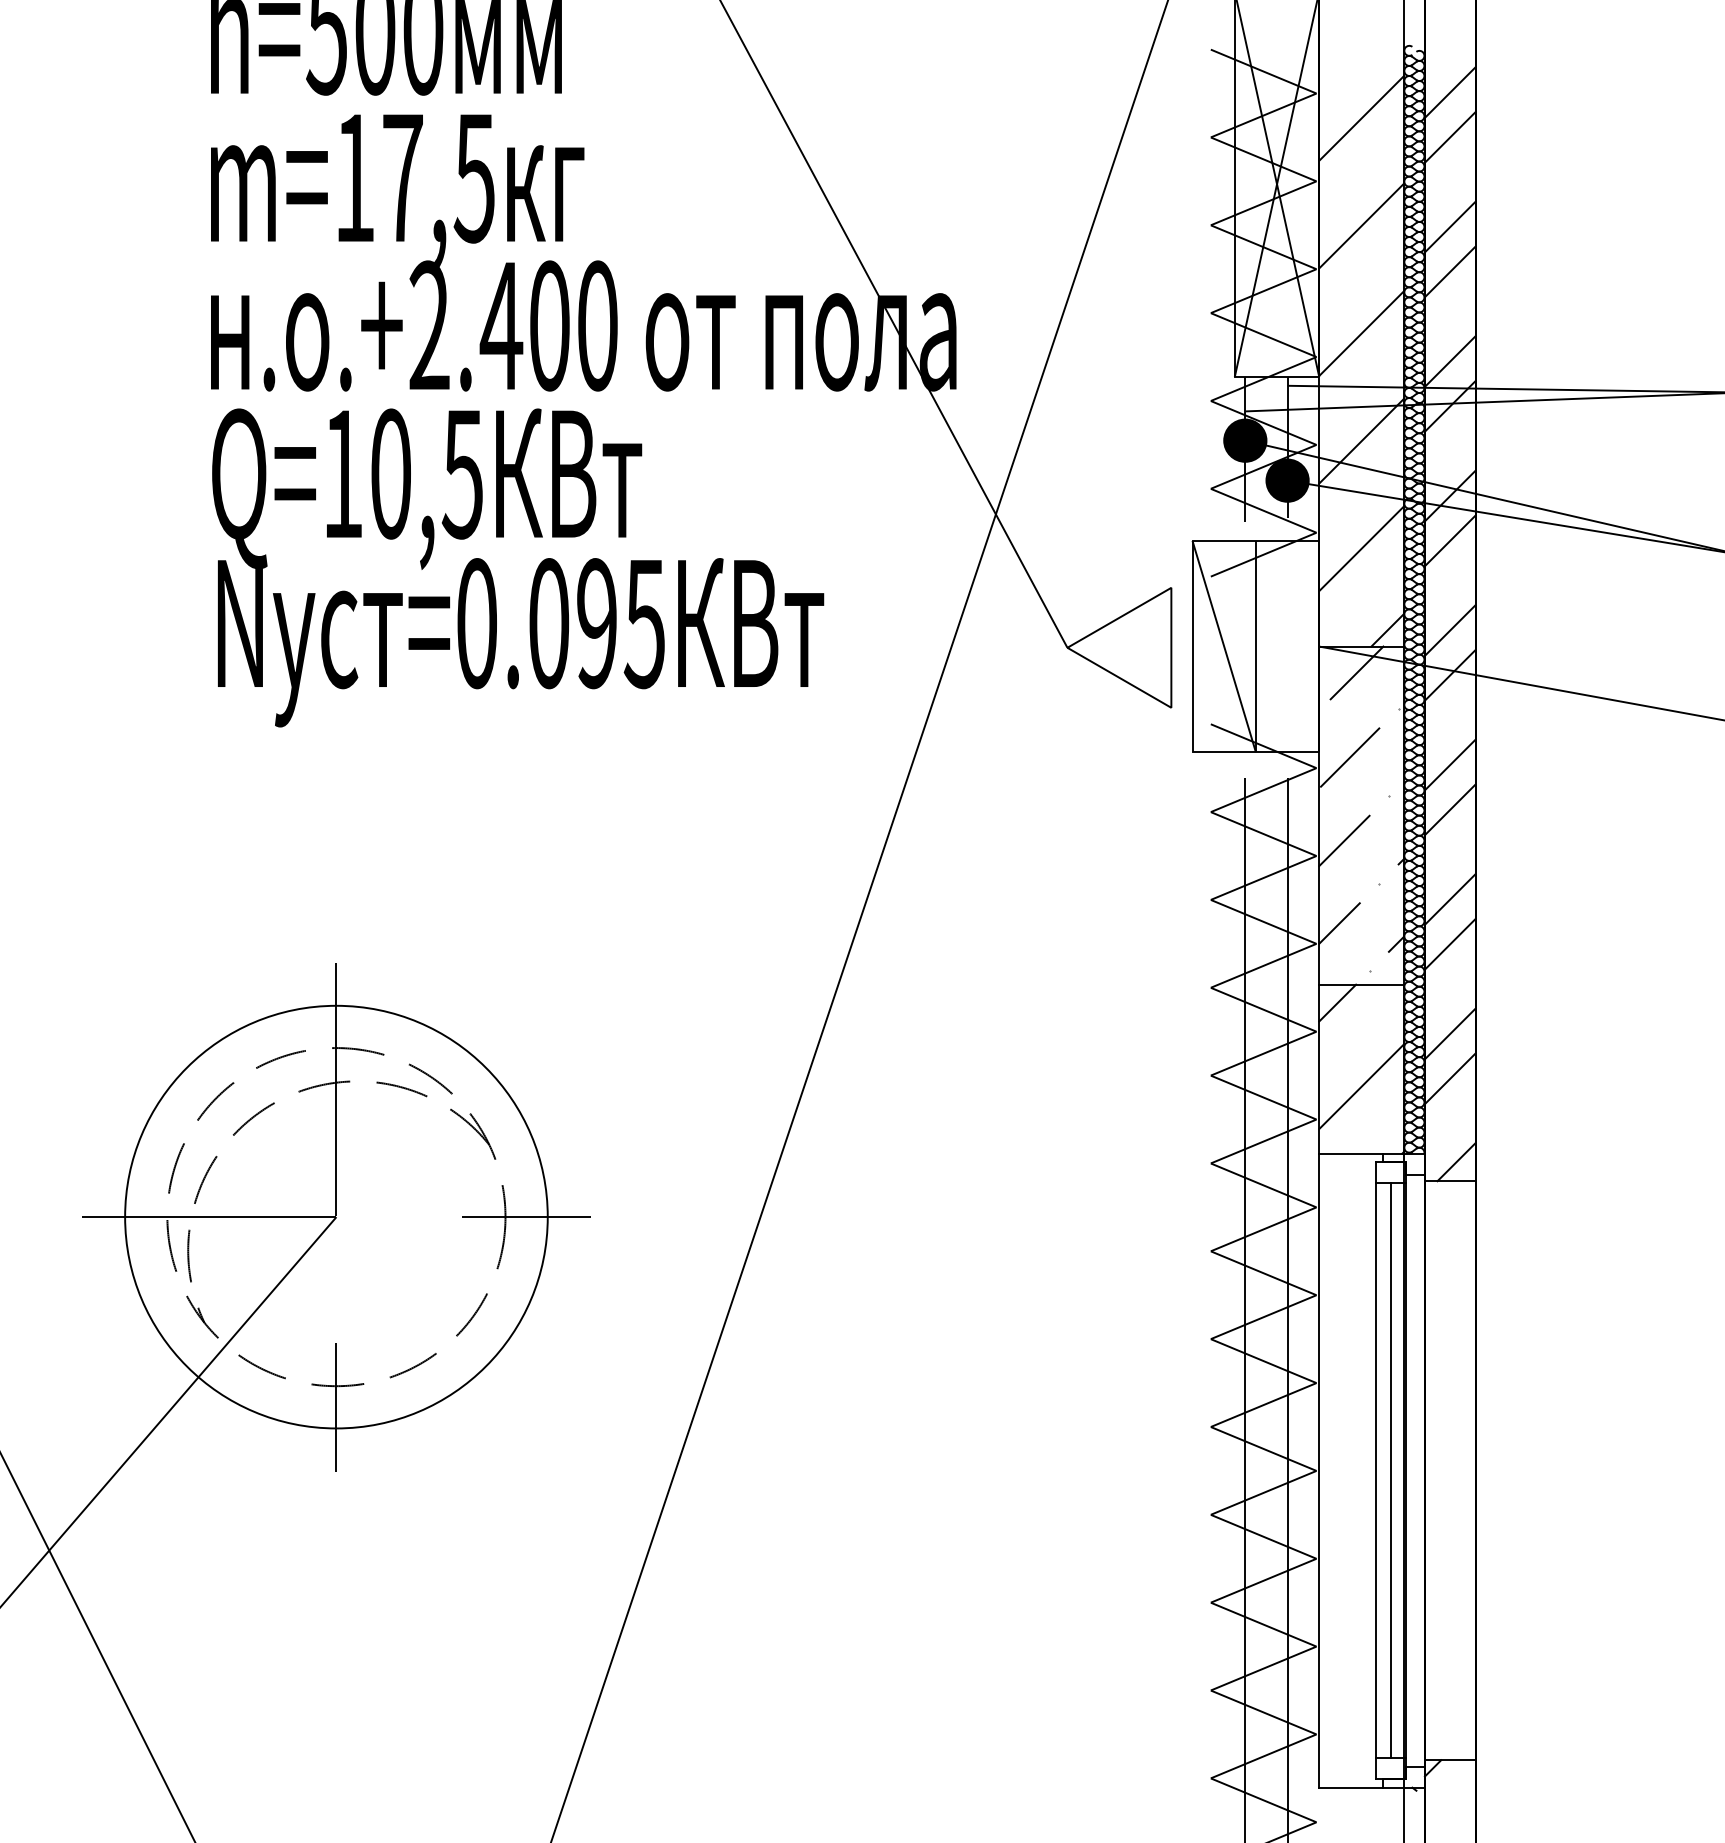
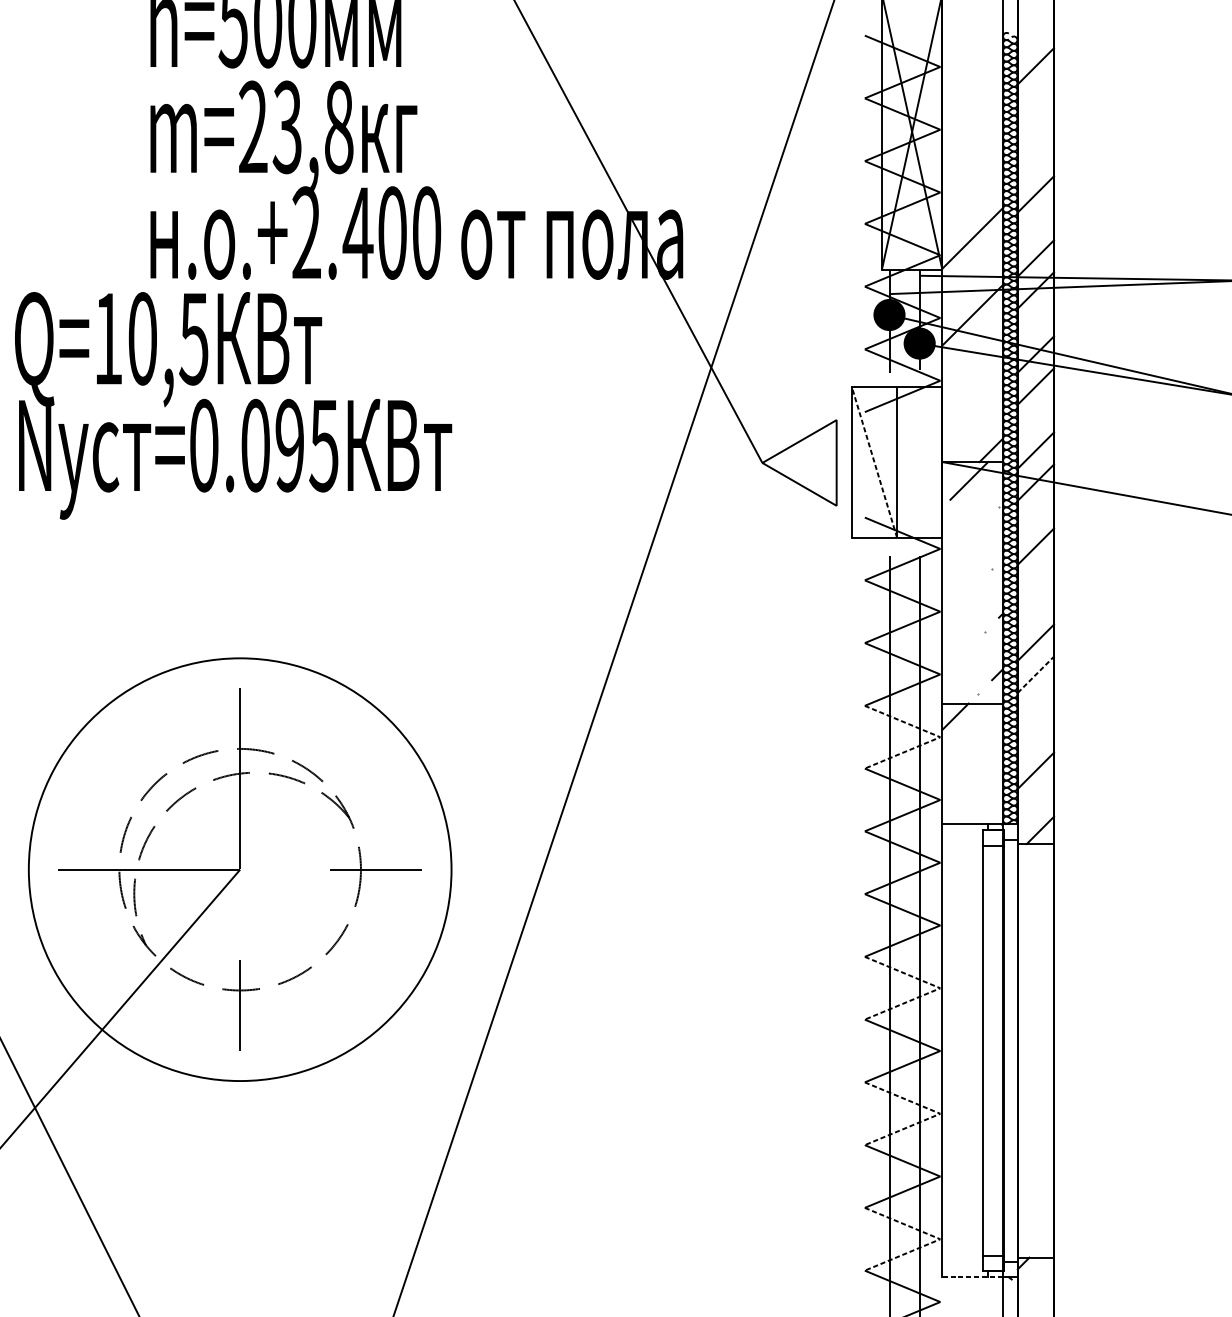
line: (1361, 118) -> (972, 84), removed
line: (1449, 137) -> (1035, 98), removed
text: (414, 177) -> (295, 126), m=17,5 -> m=23,8
line: (1361, 225) -> (972, 161), removed
line: (1449, 226) -> (1035, 161), removed
line: (1361, 548) -> (972, 392), removed
text: (518, 567) -> (233, 405), moved
line: (1224, 646) -> (874, 462), solid -> dashed
line: (1349, 757) -> (963, 541), removed
line: (1449, 809) -> (1035, 578), removed
line: (1344, 840) -> (960, 600), removed
line: (1339, 923) -> (956, 659), removed
line: (1450, 944) -> (1036, 674), solid -> dashed
line: (1316, 1031) -> (940, 737), solid -> dashed
line: (1449, 1033) -> (1035, 738), removed
line: (1361, 1086) -> (972, 776), removed
circle: (336, 1216) -> (240, 869), size x1.4
line: (1316, 1383) -> (940, 988), solid -> dashed
line: (1391, 1470) -> (993, 1050), removed
line: (1316, 1558) -> (940, 1113), solid -> dashed
line: (1316, 1734) -> (940, 1239), solid -> dashed
line: (1361, 1787) -> (972, 1277), solid -> dashed

